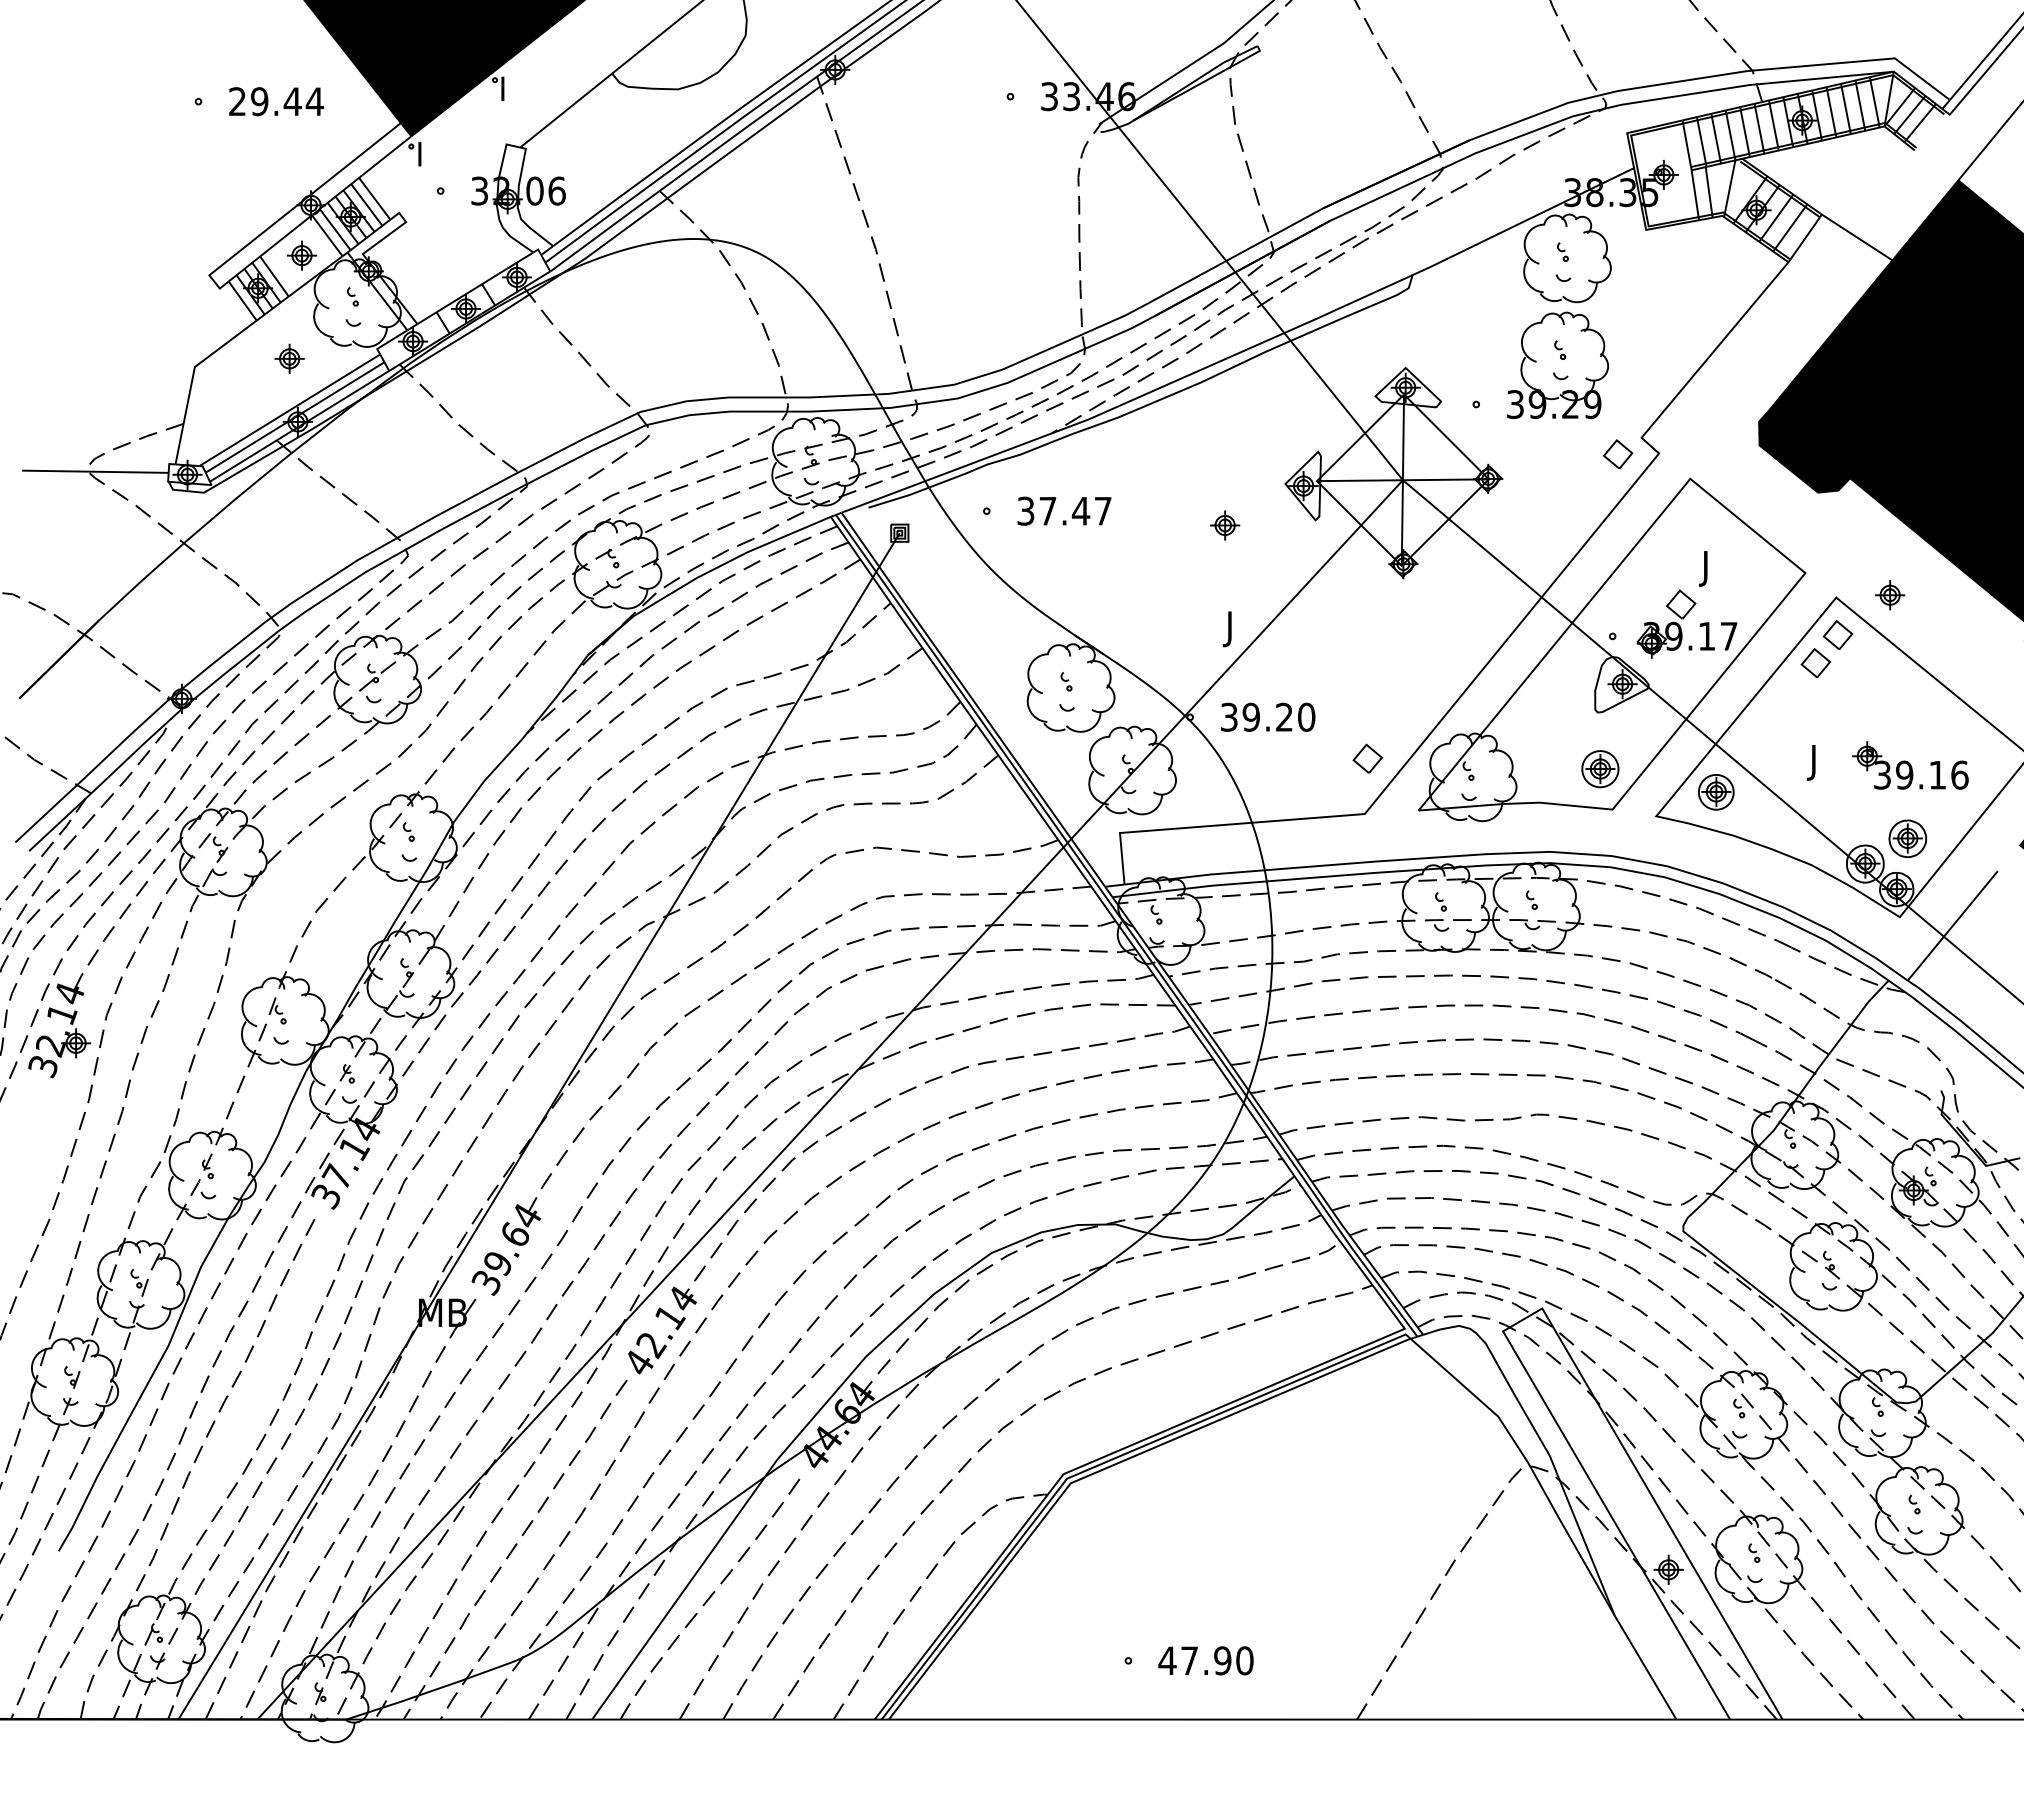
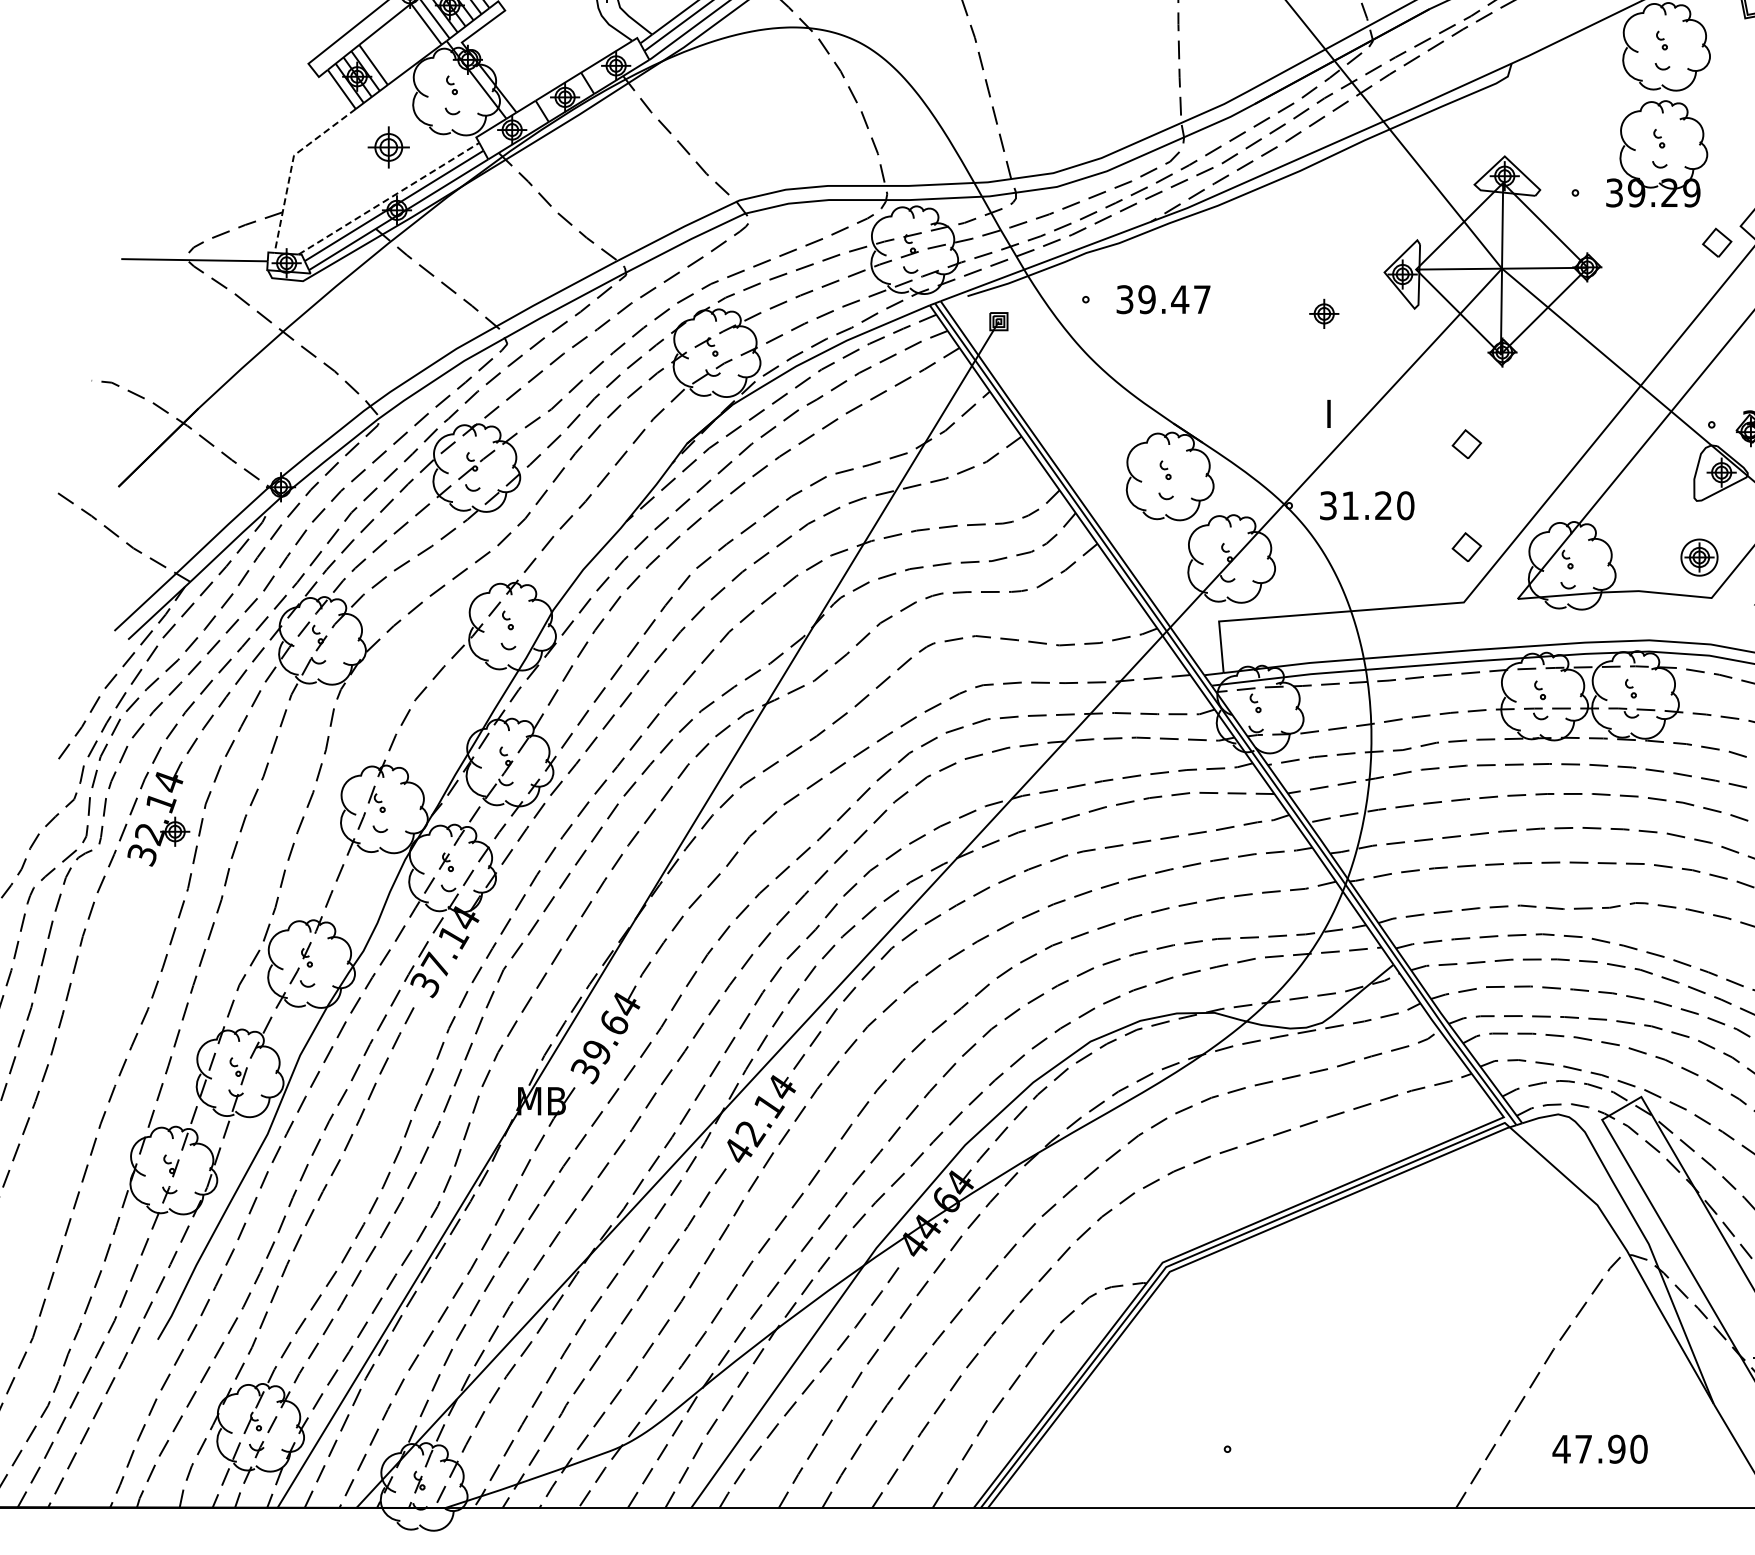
part: (301, 255) -> (400, 43), removed
part: (289, 358) -> (388, 146), size x1.4
line: (192, 377) -> (291, 165), solid -> dashed
line: (290, 410) -> (389, 198), solid -> dashed
text: (1047, 510) -> (1146, 298), 37.47 -> 39.47
text: (1227, 643) -> (1326, 431), J -> I
part: (1367, 655) -> (1466, 443), added
text: (1250, 716) -> (1349, 504), 39.20 -> 31.20
text: (1205, 1660) -> (1599, 1448), moved

